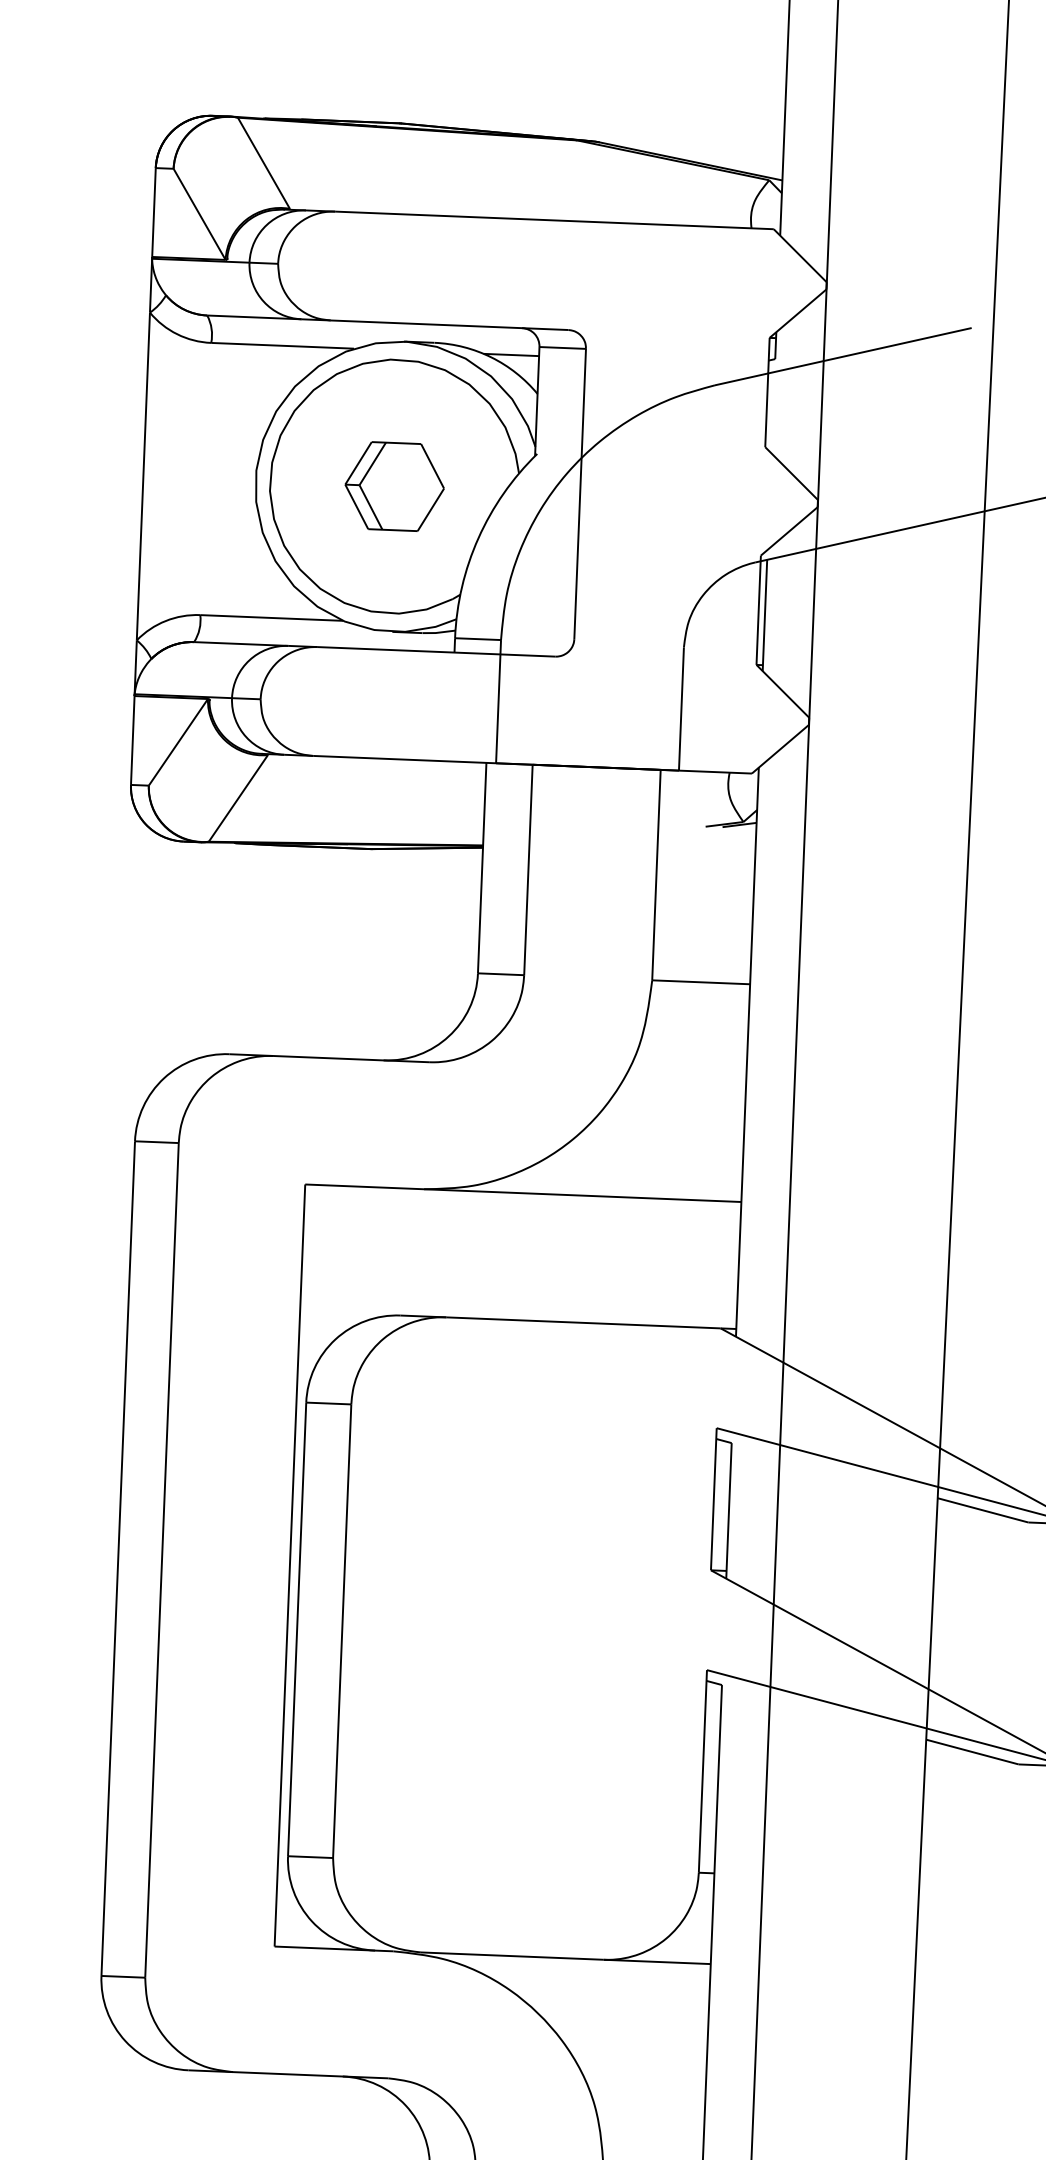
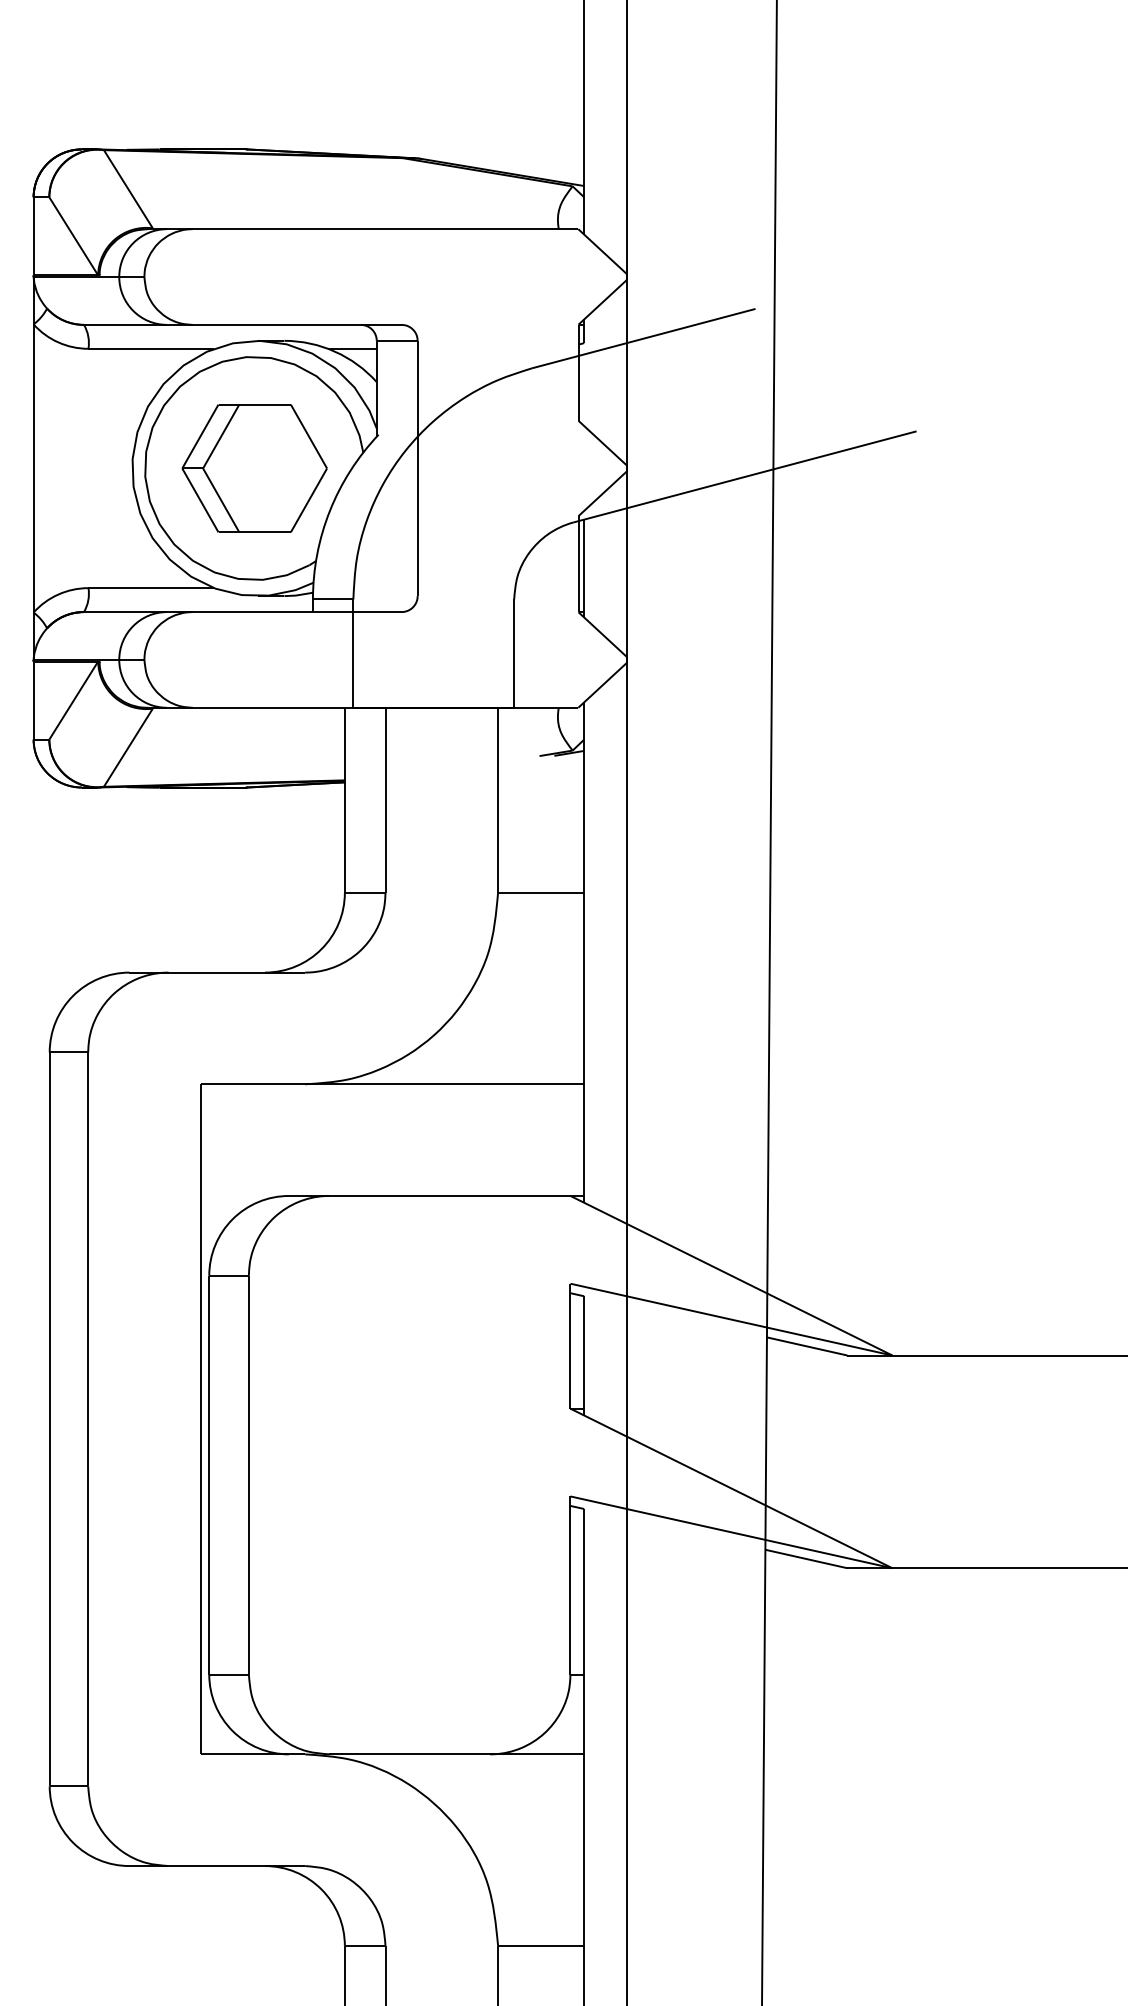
part: (394, 486) -> (254, 468), size x1.67

